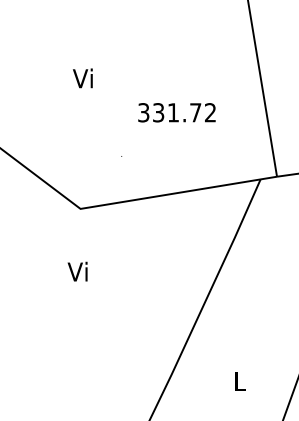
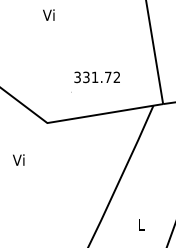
text: (82, 77) -> (48, 14), moved
text: (175, 112) -> (96, 77), moved
text: (77, 270) -> (18, 159), moved

